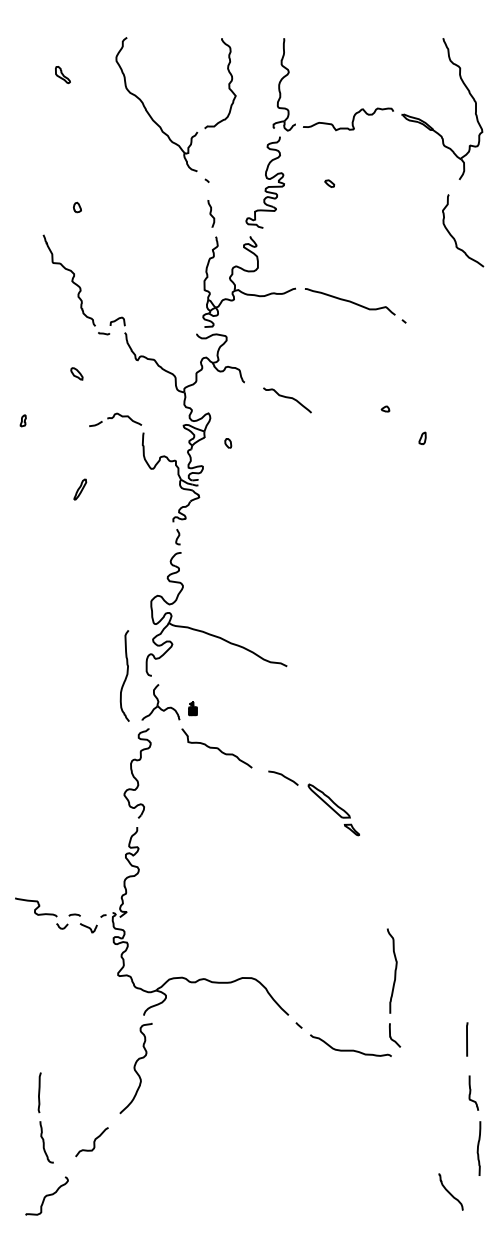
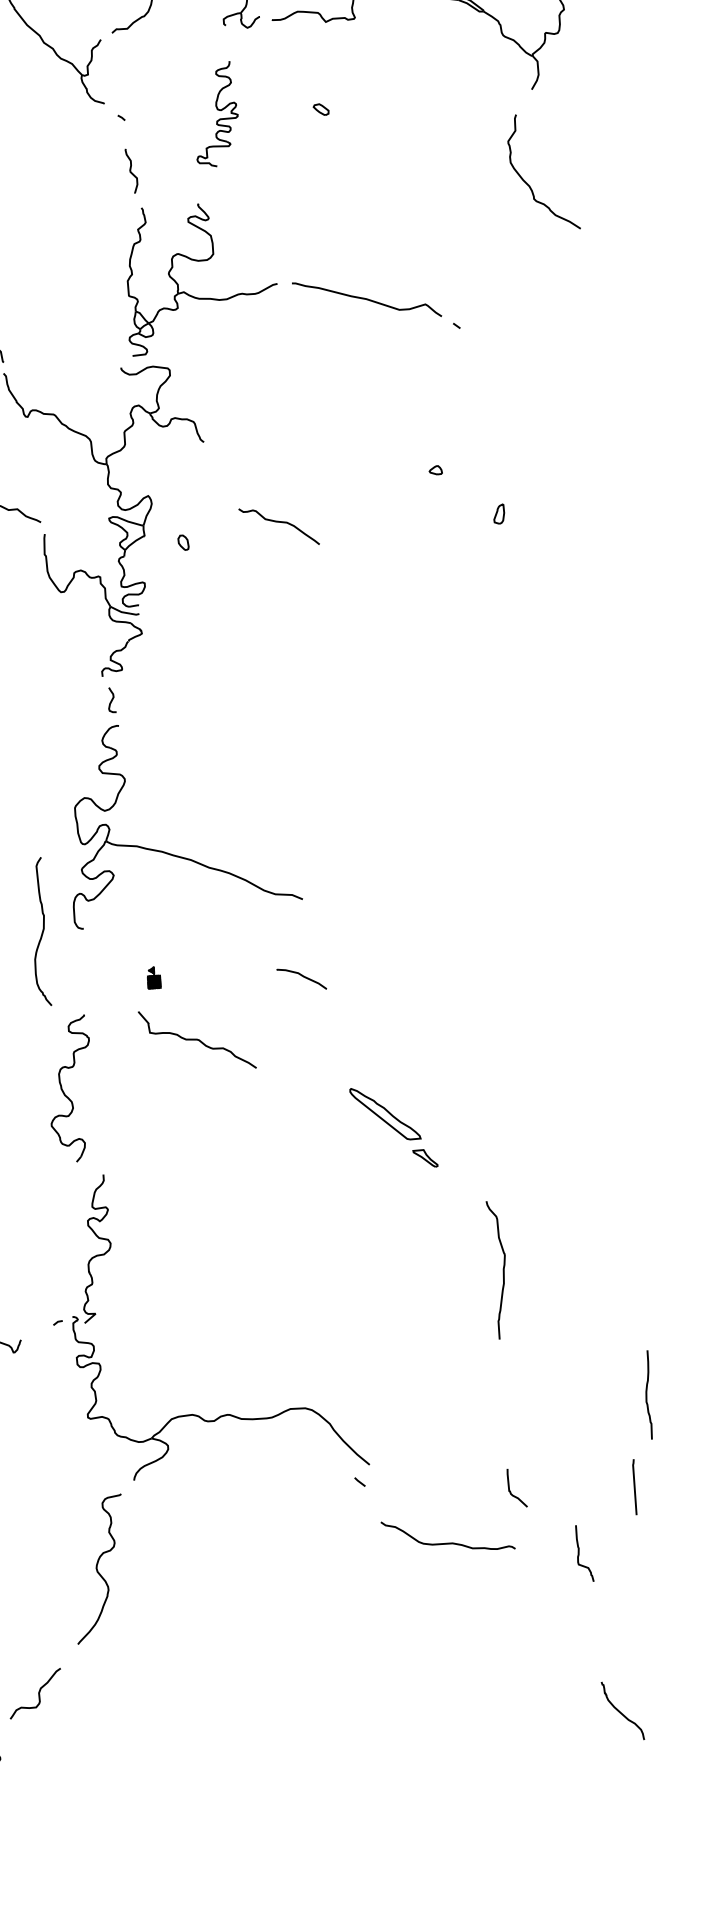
part: (264, 182) -> (215, 114), size x0.7
curve: (287, 398) -> (279, 523), moved
part: (160, 702) -> (100, 971), removed
curve: (283, 777) -> (301, 977), moved
curve: (394, 970) -> (501, 1268), moved
part: (182, 976) -> (192, 1412), moved
curve: (350, 1049) -> (447, 1541), moved
curve: (471, 1092) -> (580, 1552), moved
curve: (478, 1148) -> (647, 1394), moved
curve: (449, 1191) -> (620, 1710), moved

